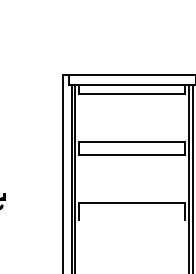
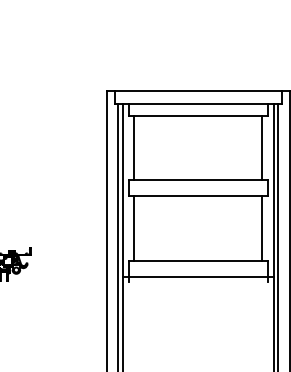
line: (83, 117) -> (134, 147), added
line: (180, 117) -> (262, 147), added
line: (83, 179) -> (134, 228), added
line: (180, 179) -> (262, 228), added
line: (131, 215) -> (197, 276), added

